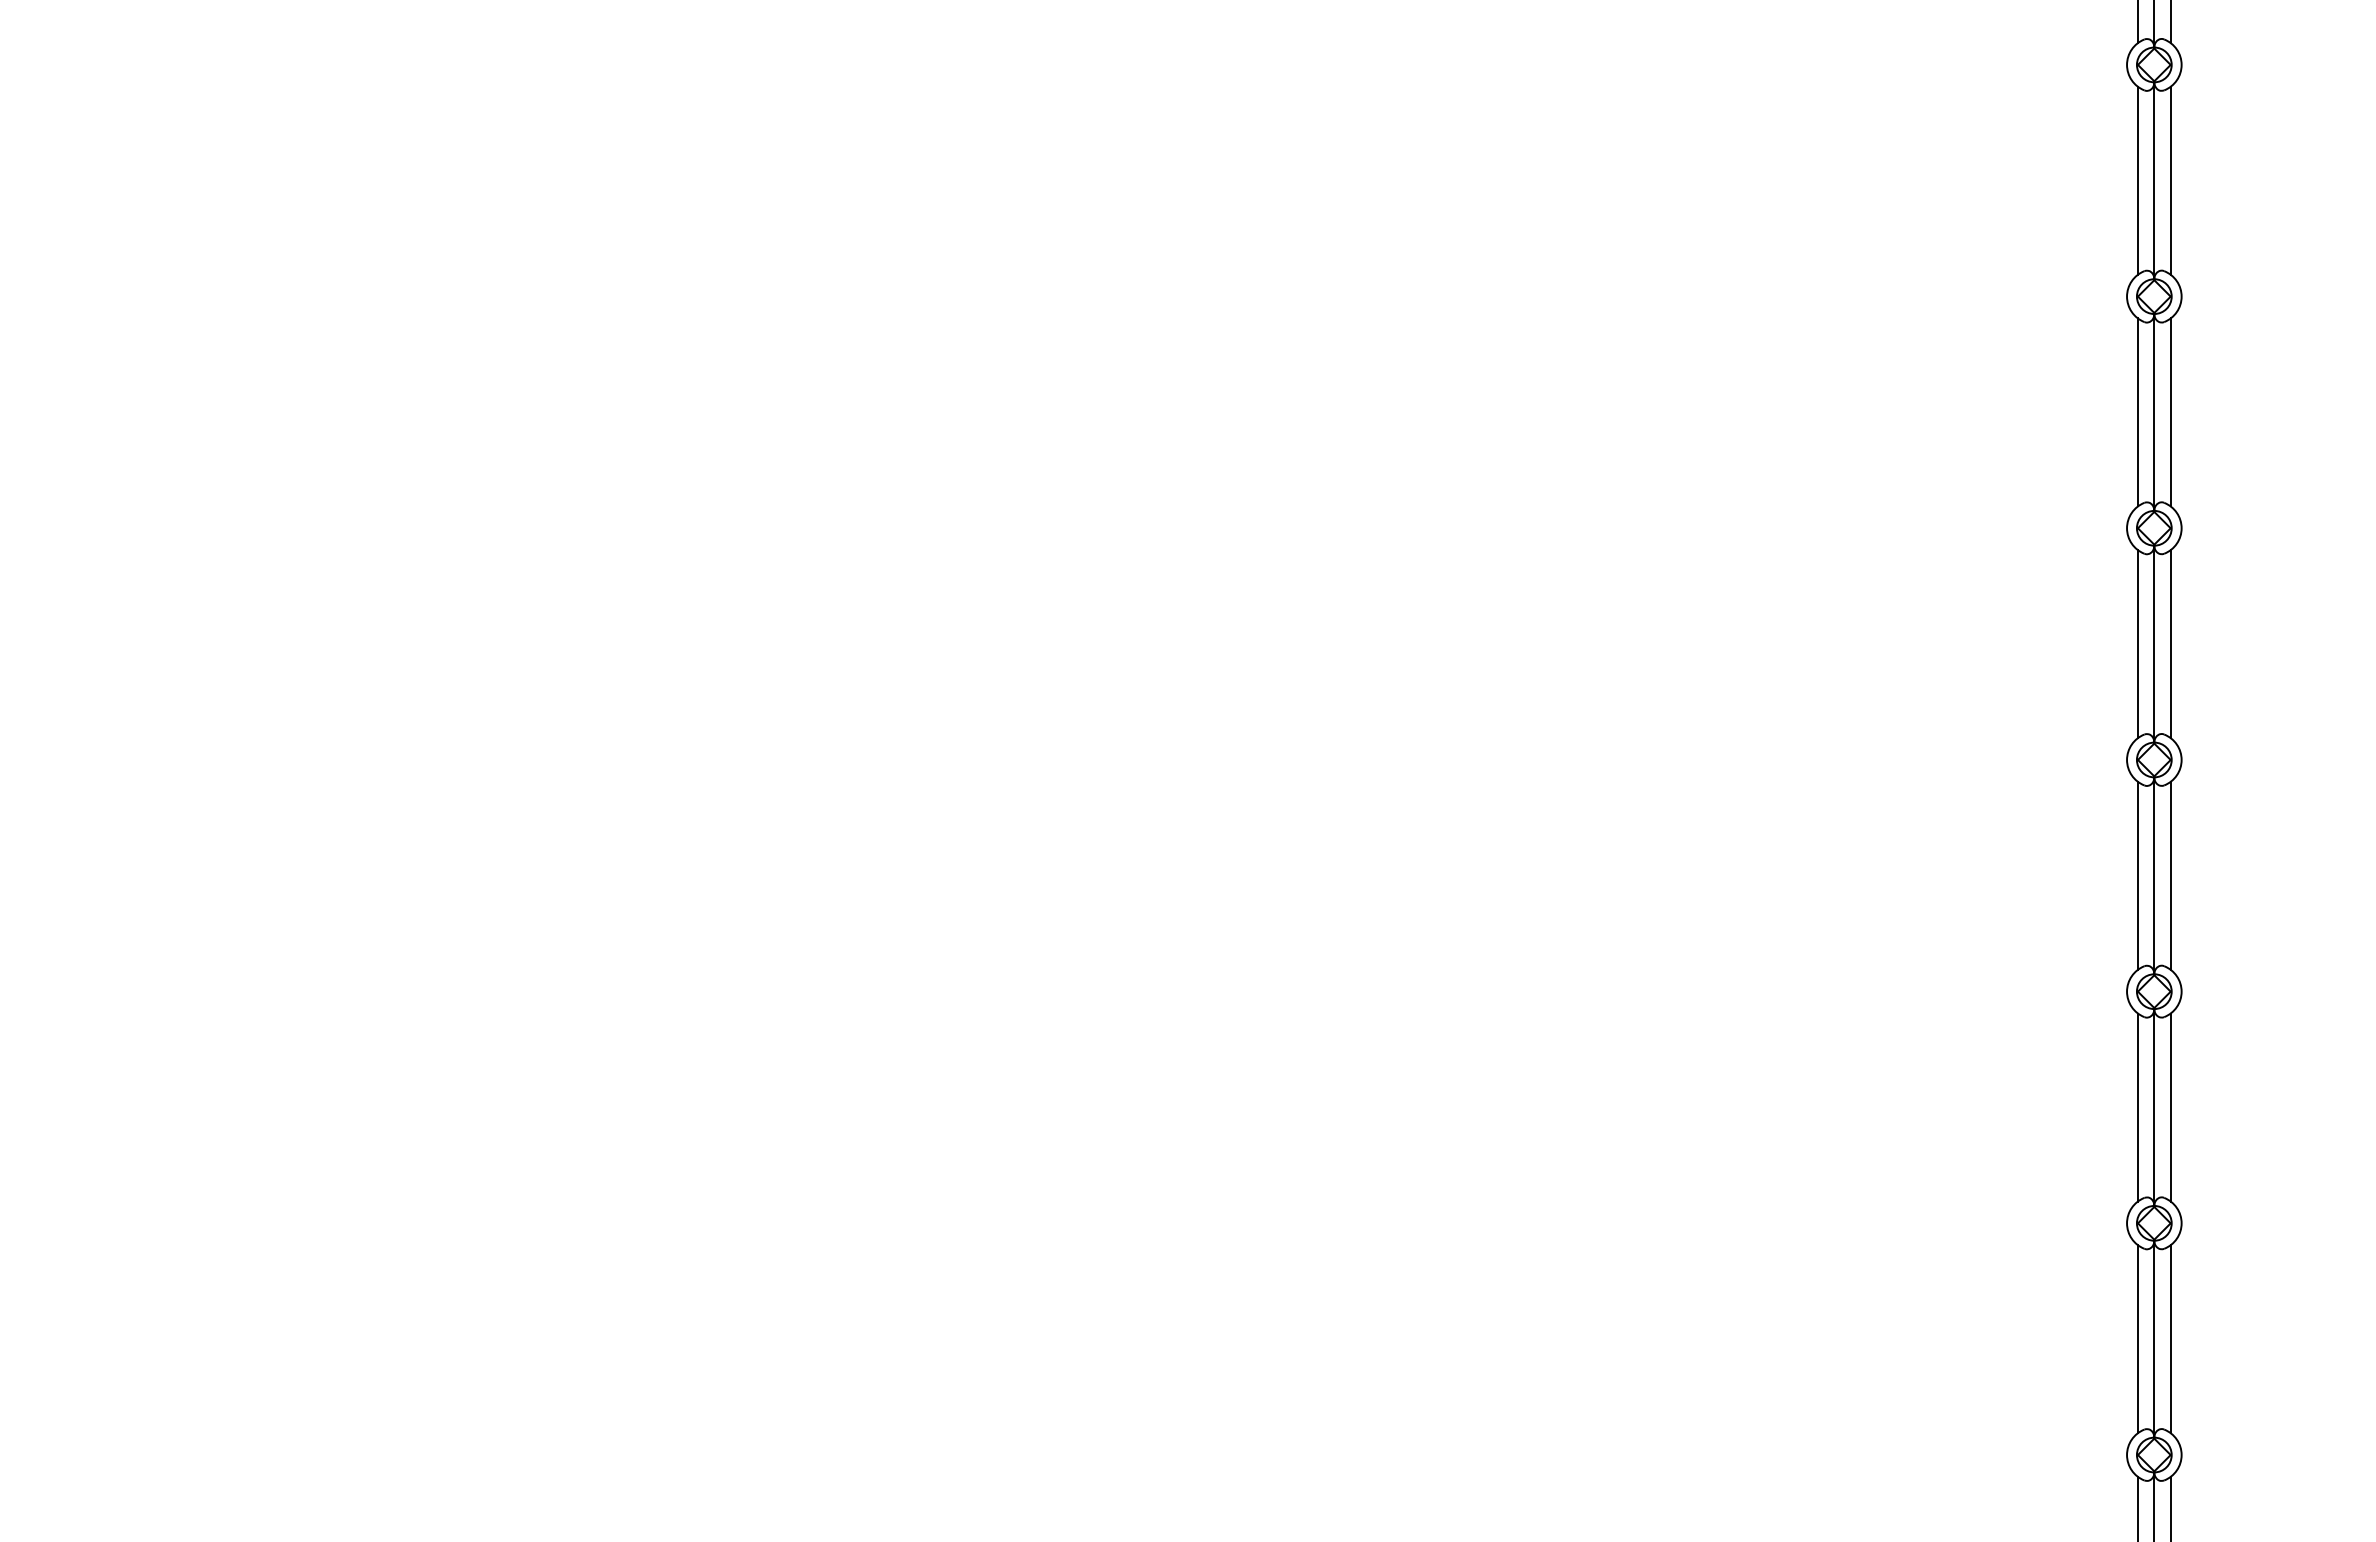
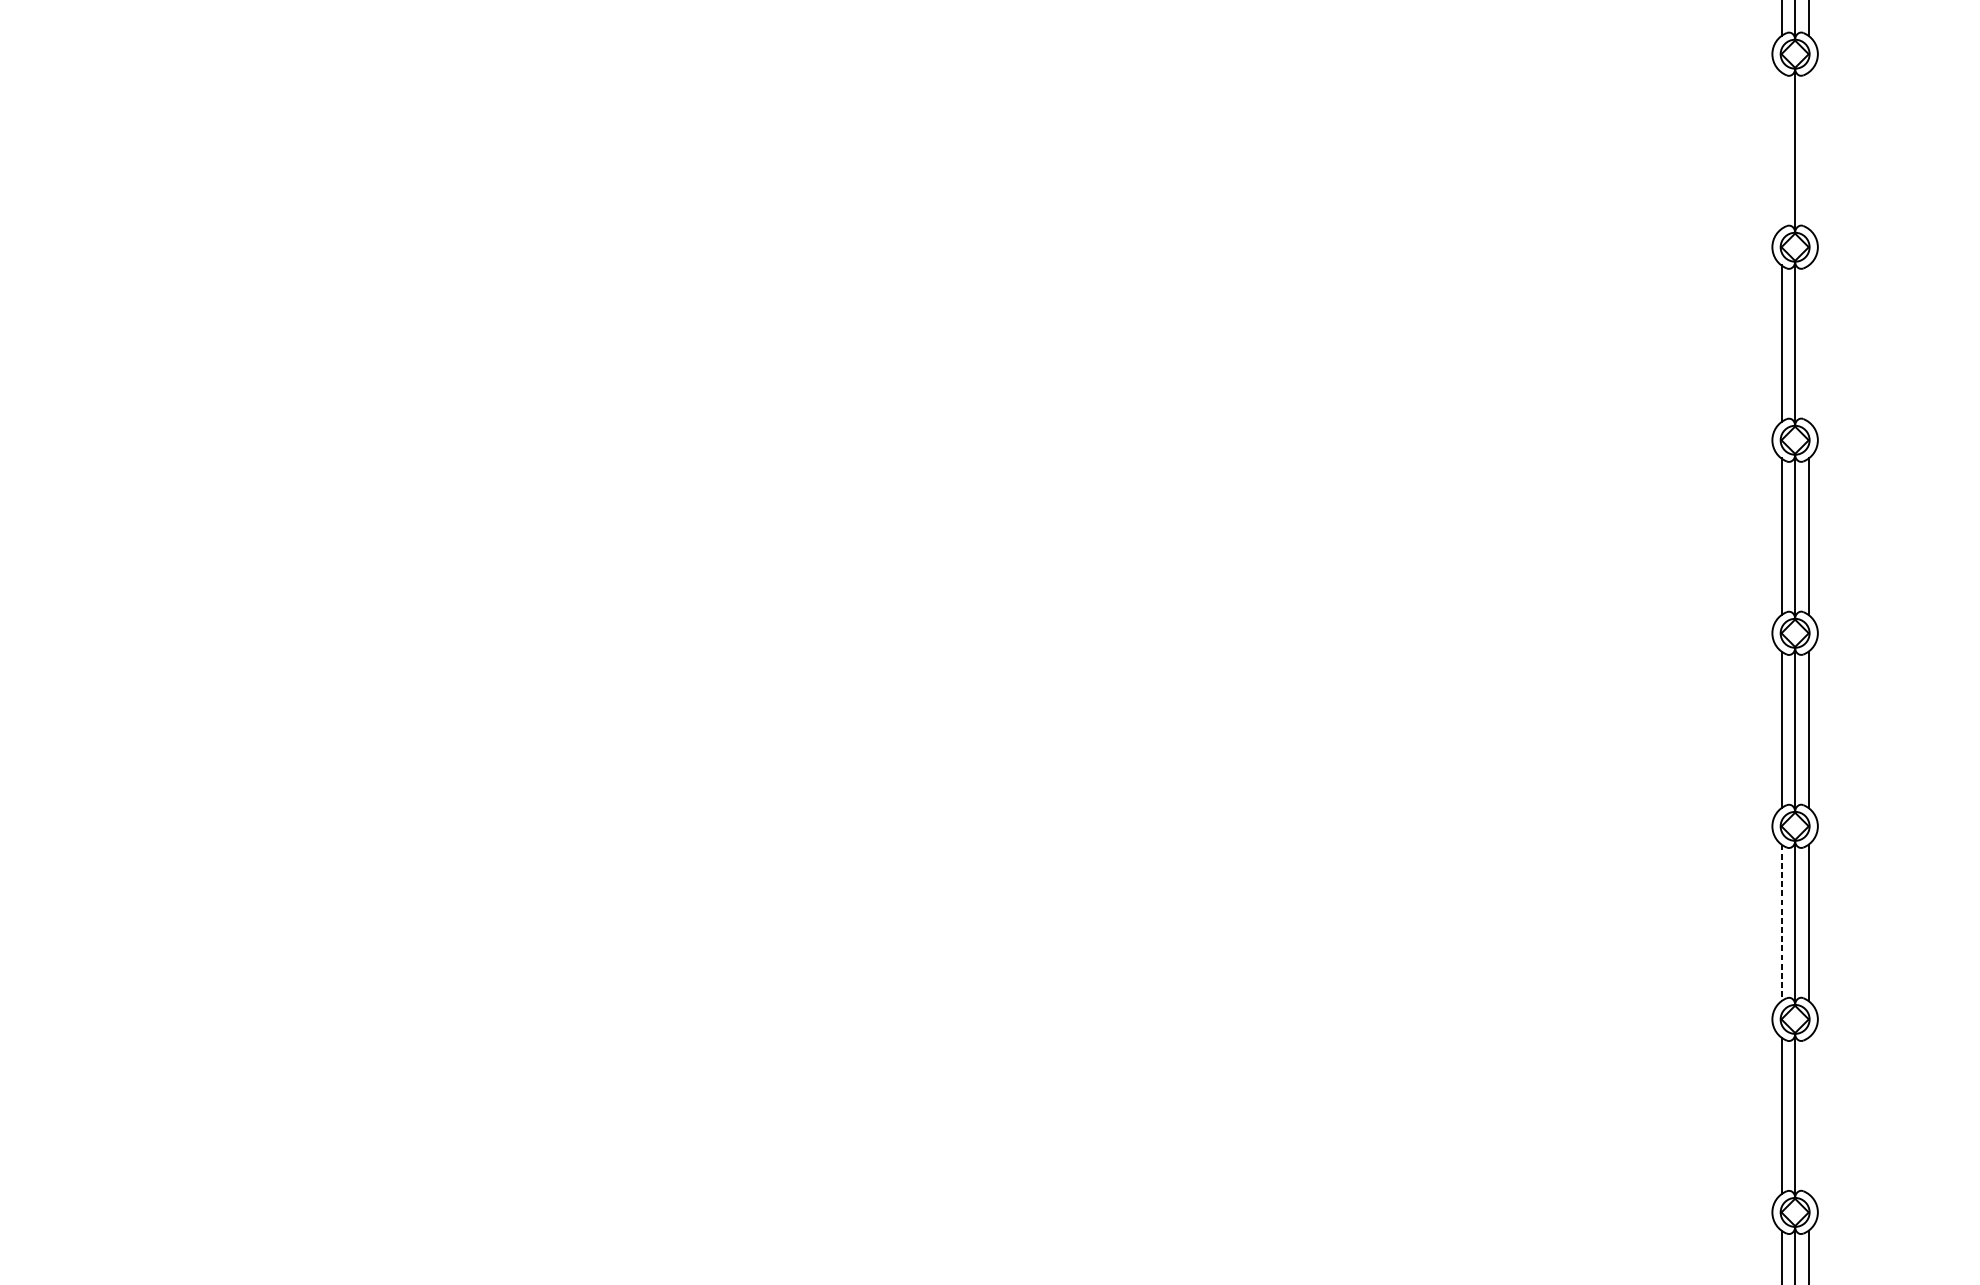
line: (2137, 180) -> (1781, 150), removed
line: (2170, 180) -> (1808, 150), removed
line: (2170, 412) -> (1808, 343), removed
line: (2137, 1107) -> (1781, 922), solid -> dashed
line: (2170, 1339) -> (1808, 1116), removed

